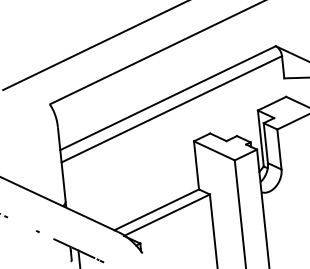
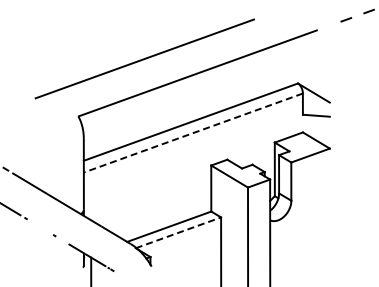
line: (170, 109) -> (192, 133), solid -> dashed
line: (166, 214) -> (178, 232), solid -> dashed

